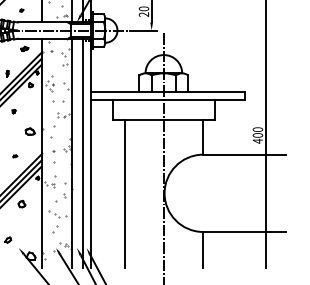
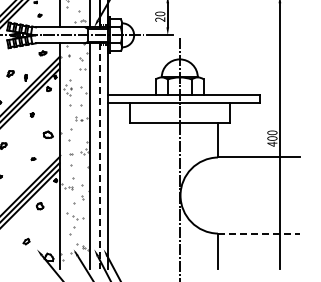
line: (82, 153) -> (99, 156), solid -> dashed
line: (124, 194) -> (141, 196), removed
line: (244, 231) -> (259, 233), solid -> dashed

